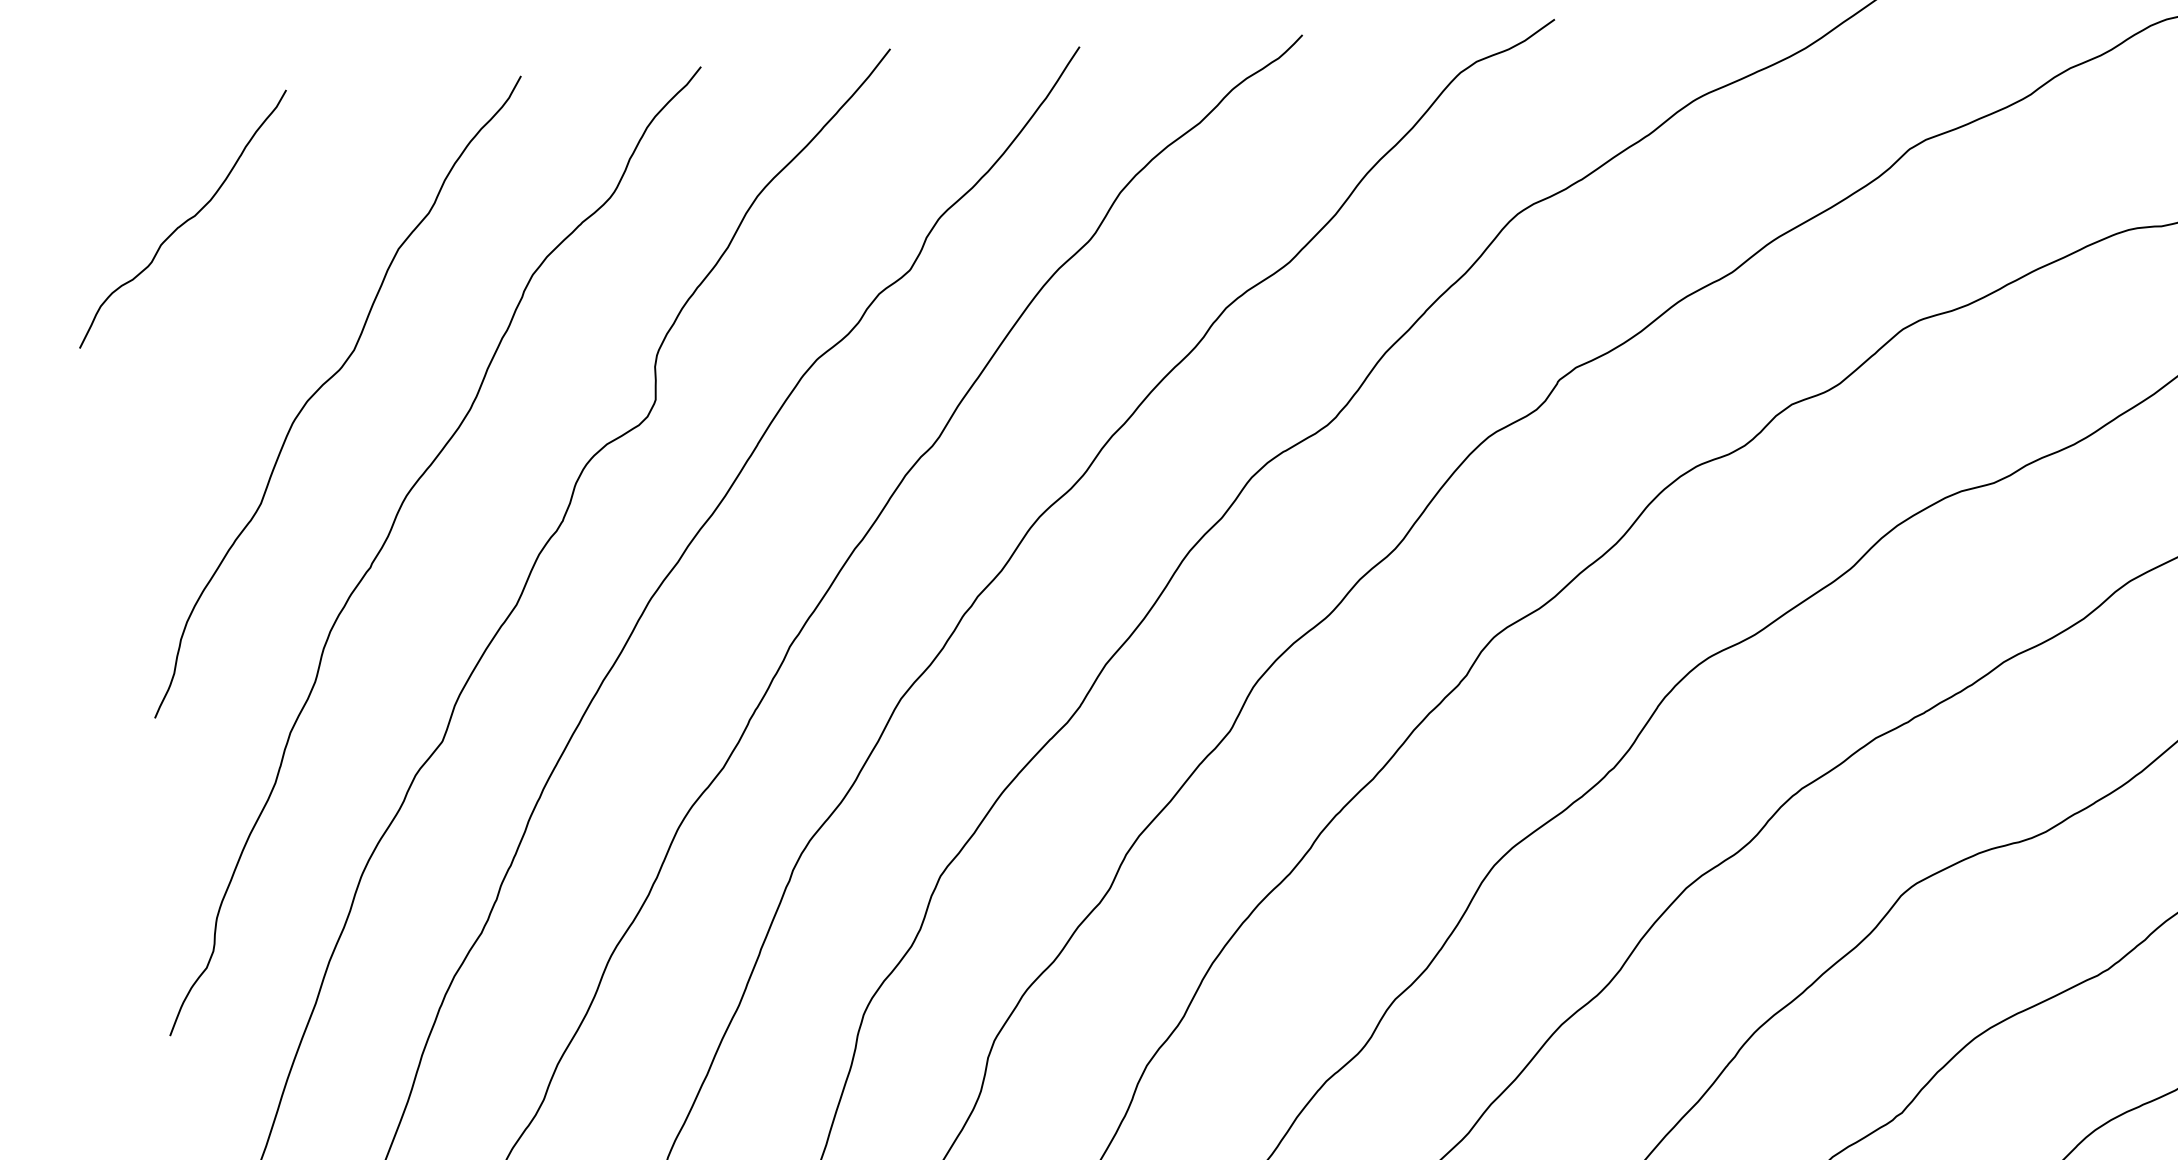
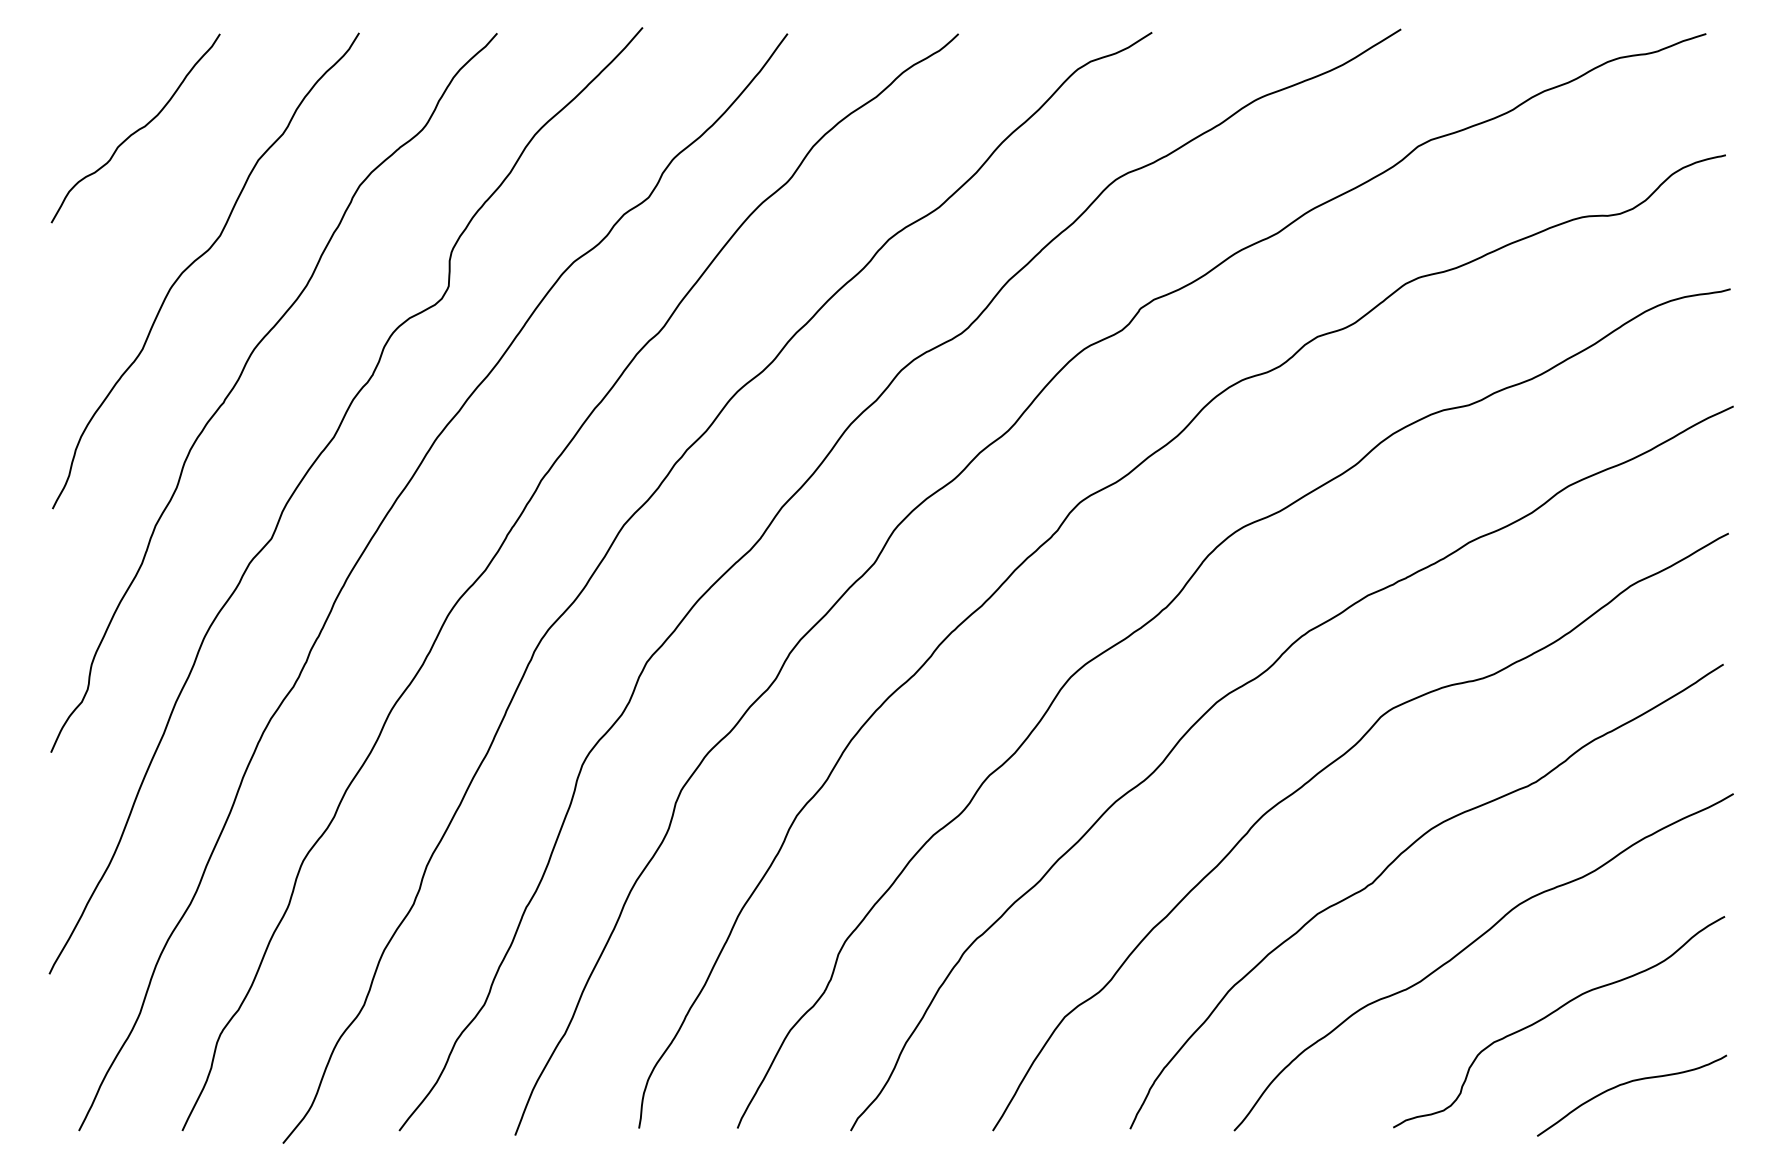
curve: (185, 220) -> (137, 129), moved

